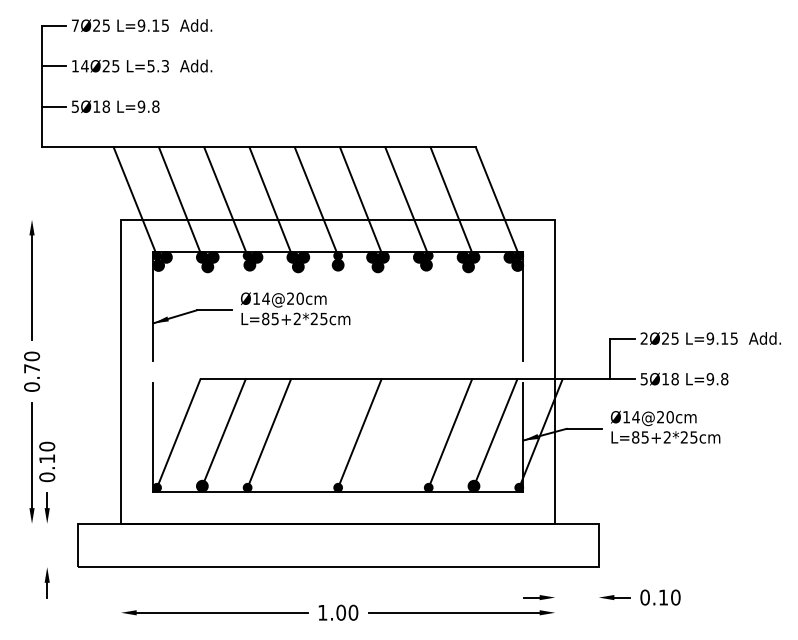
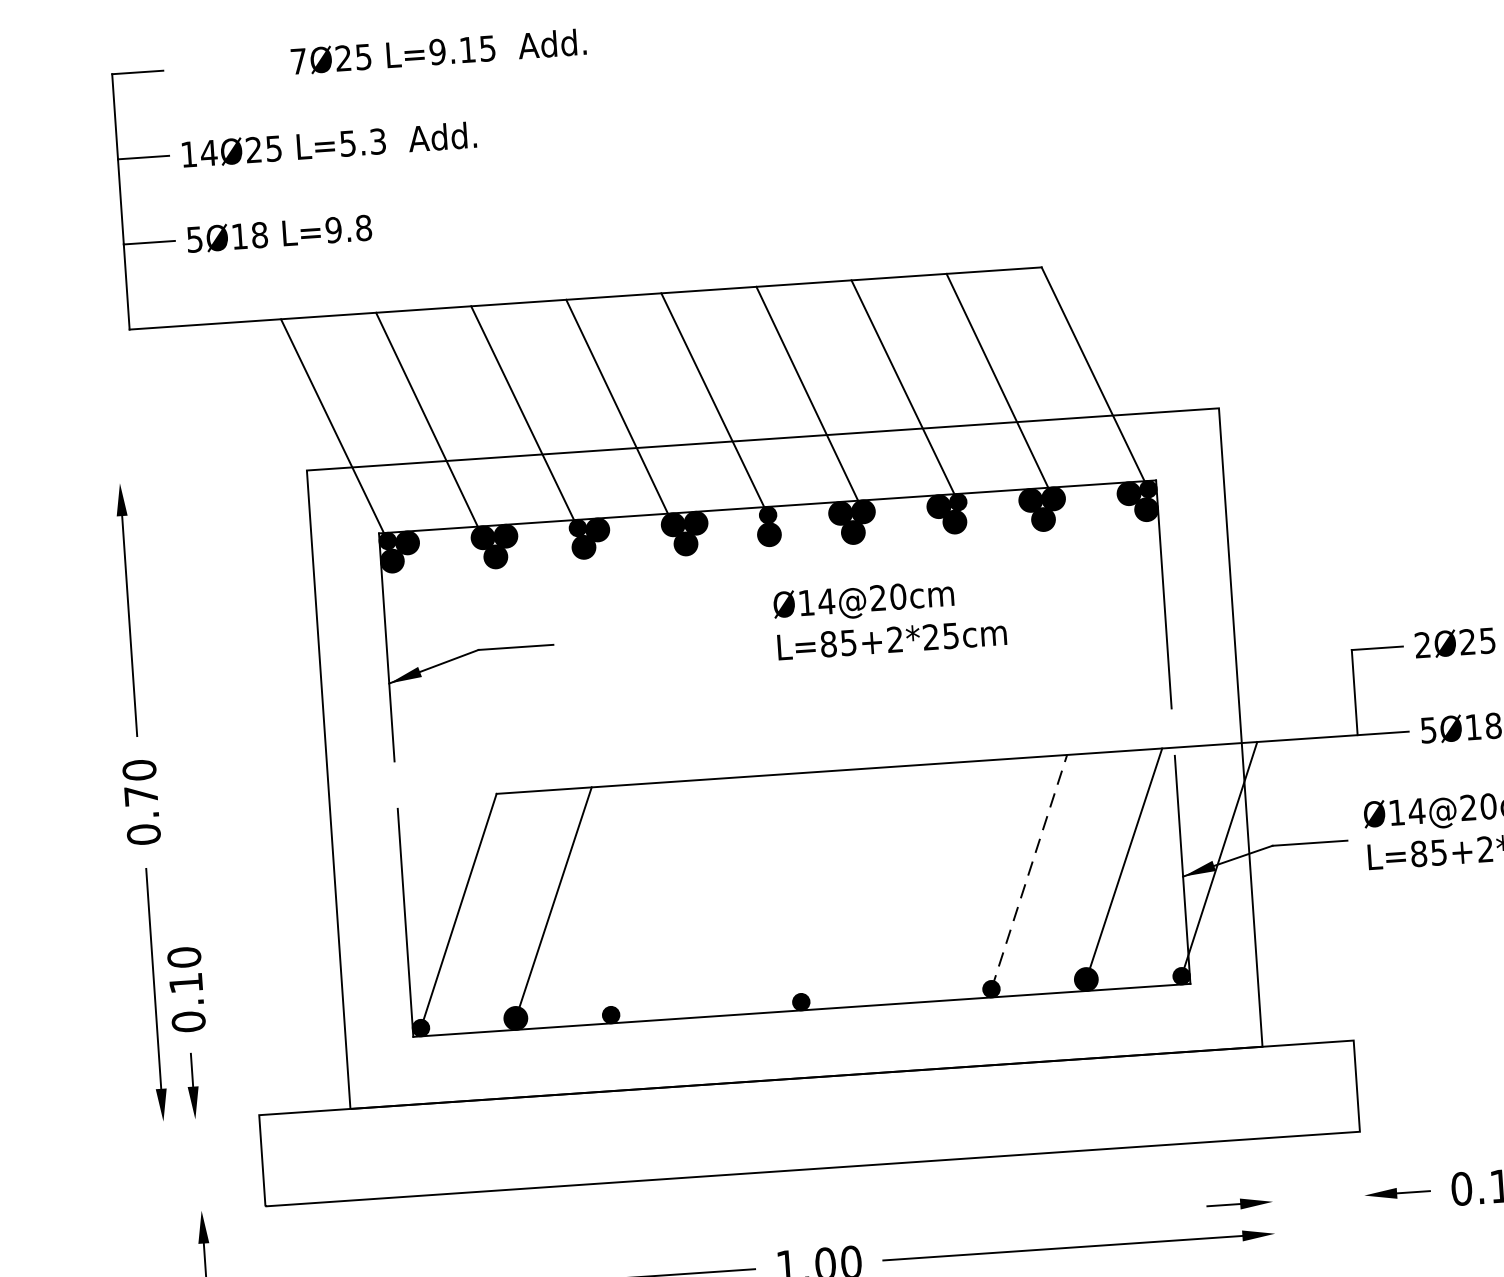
text: (142, 25) -> (439, 51), moved
text: (295, 308) -> (889, 617), moved
line: (450, 432) -> (1029, 870), solid -> dashed
line: (269, 433) -> (649, 898), removed
line: (359, 433) -> (838, 885), removed

